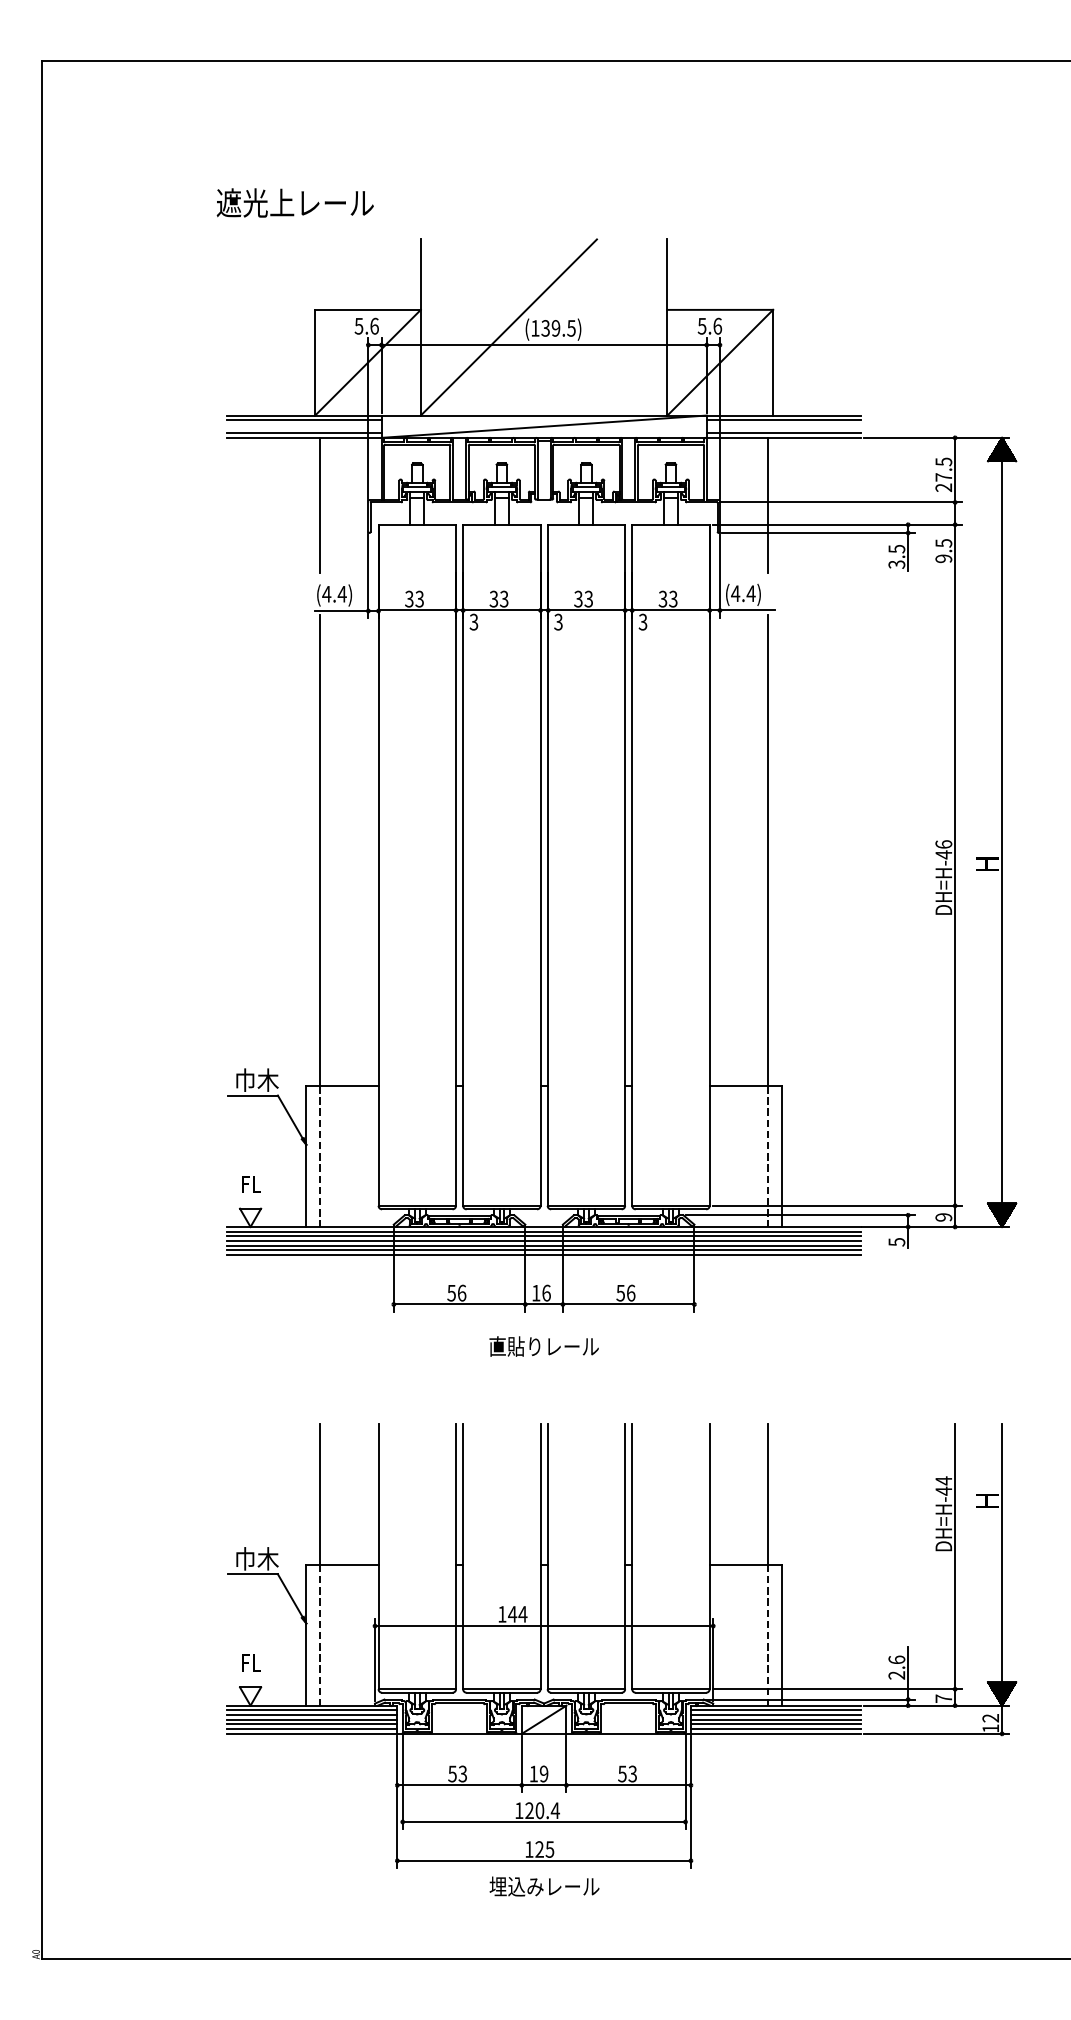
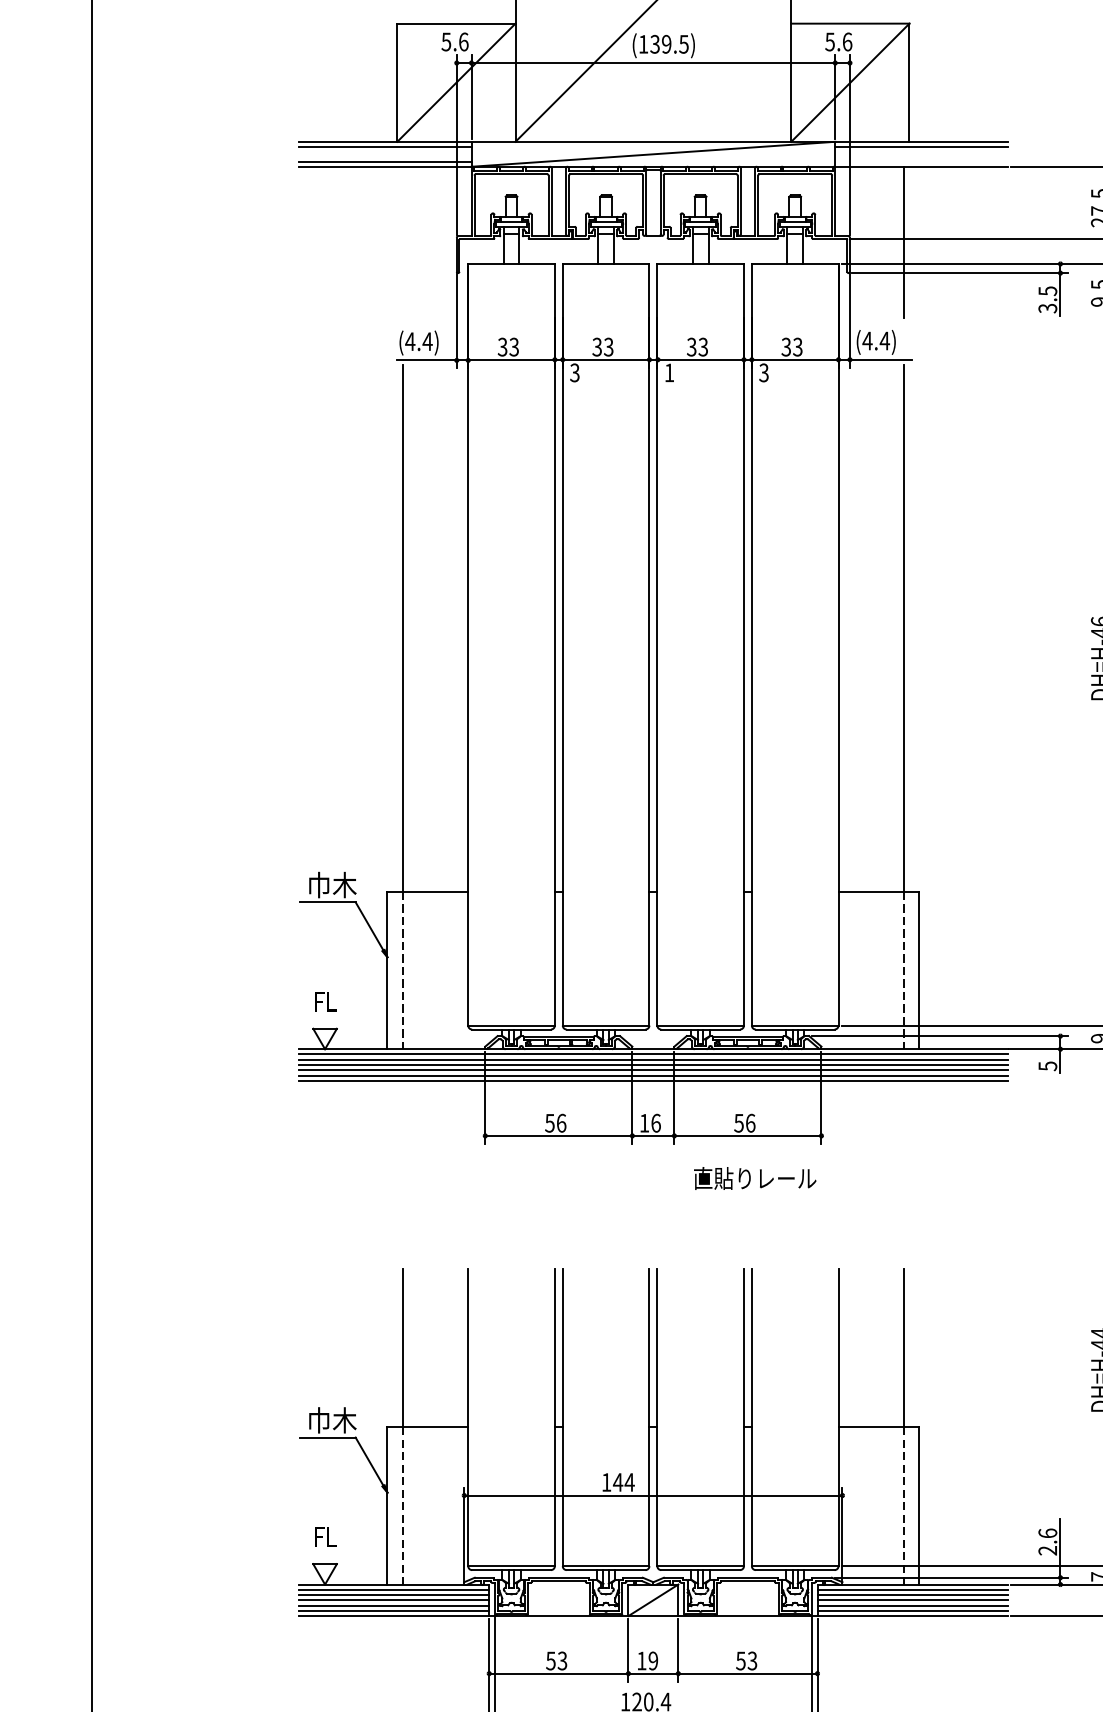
line: (783, 433) -> (921, 161), removed
line: (320, 504) -> (403, 241), removed
text: (558, 621) -> (669, 372), 3 -> 1
text: (543, 1346) -> (754, 1178), moved

